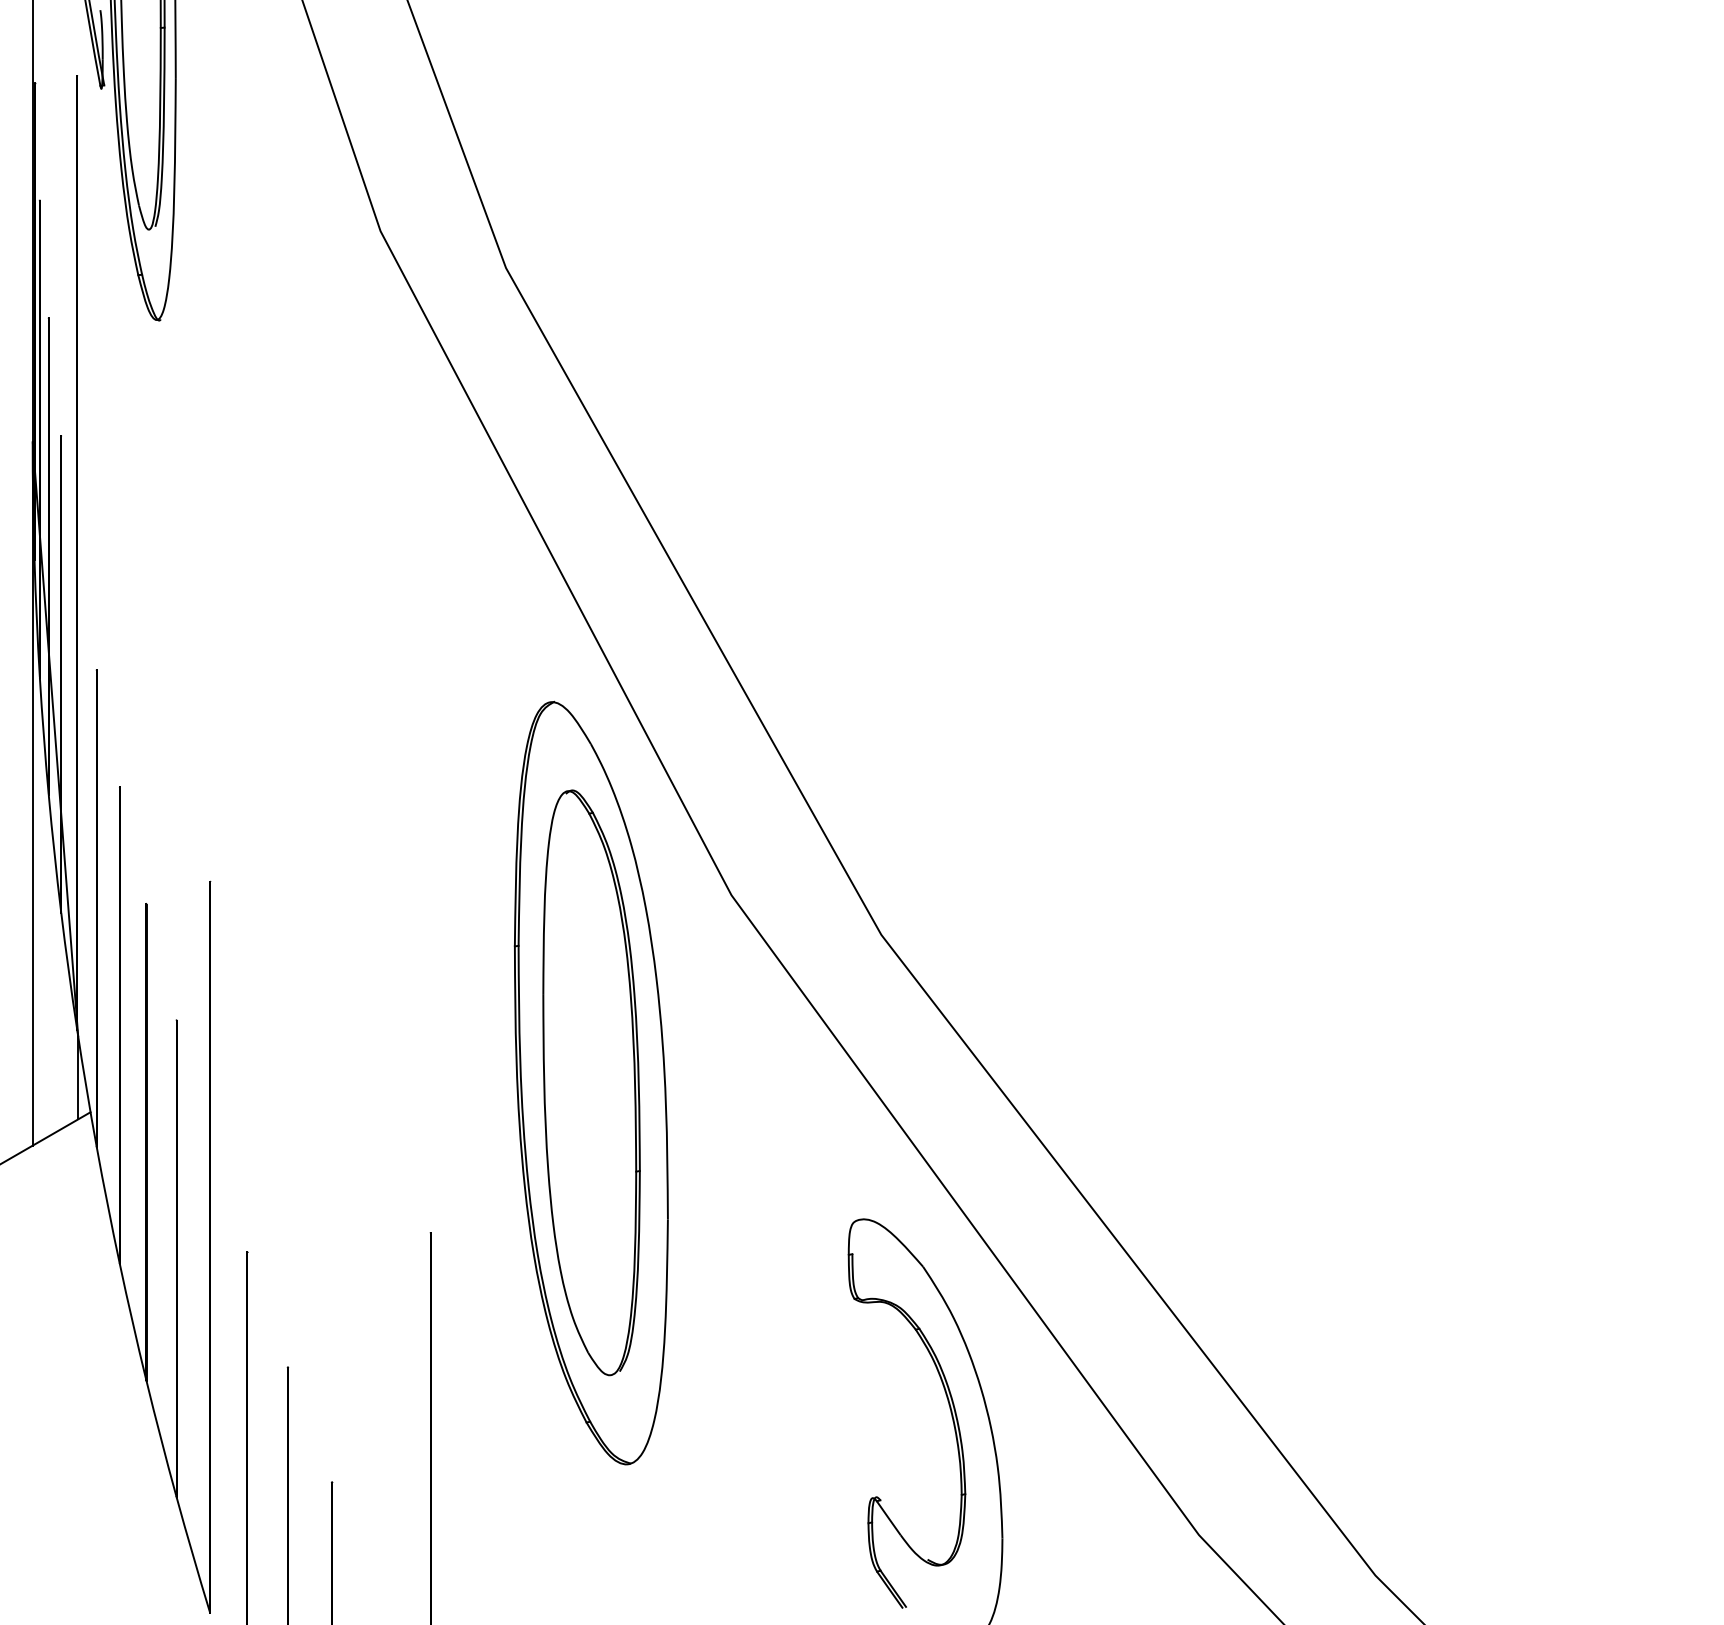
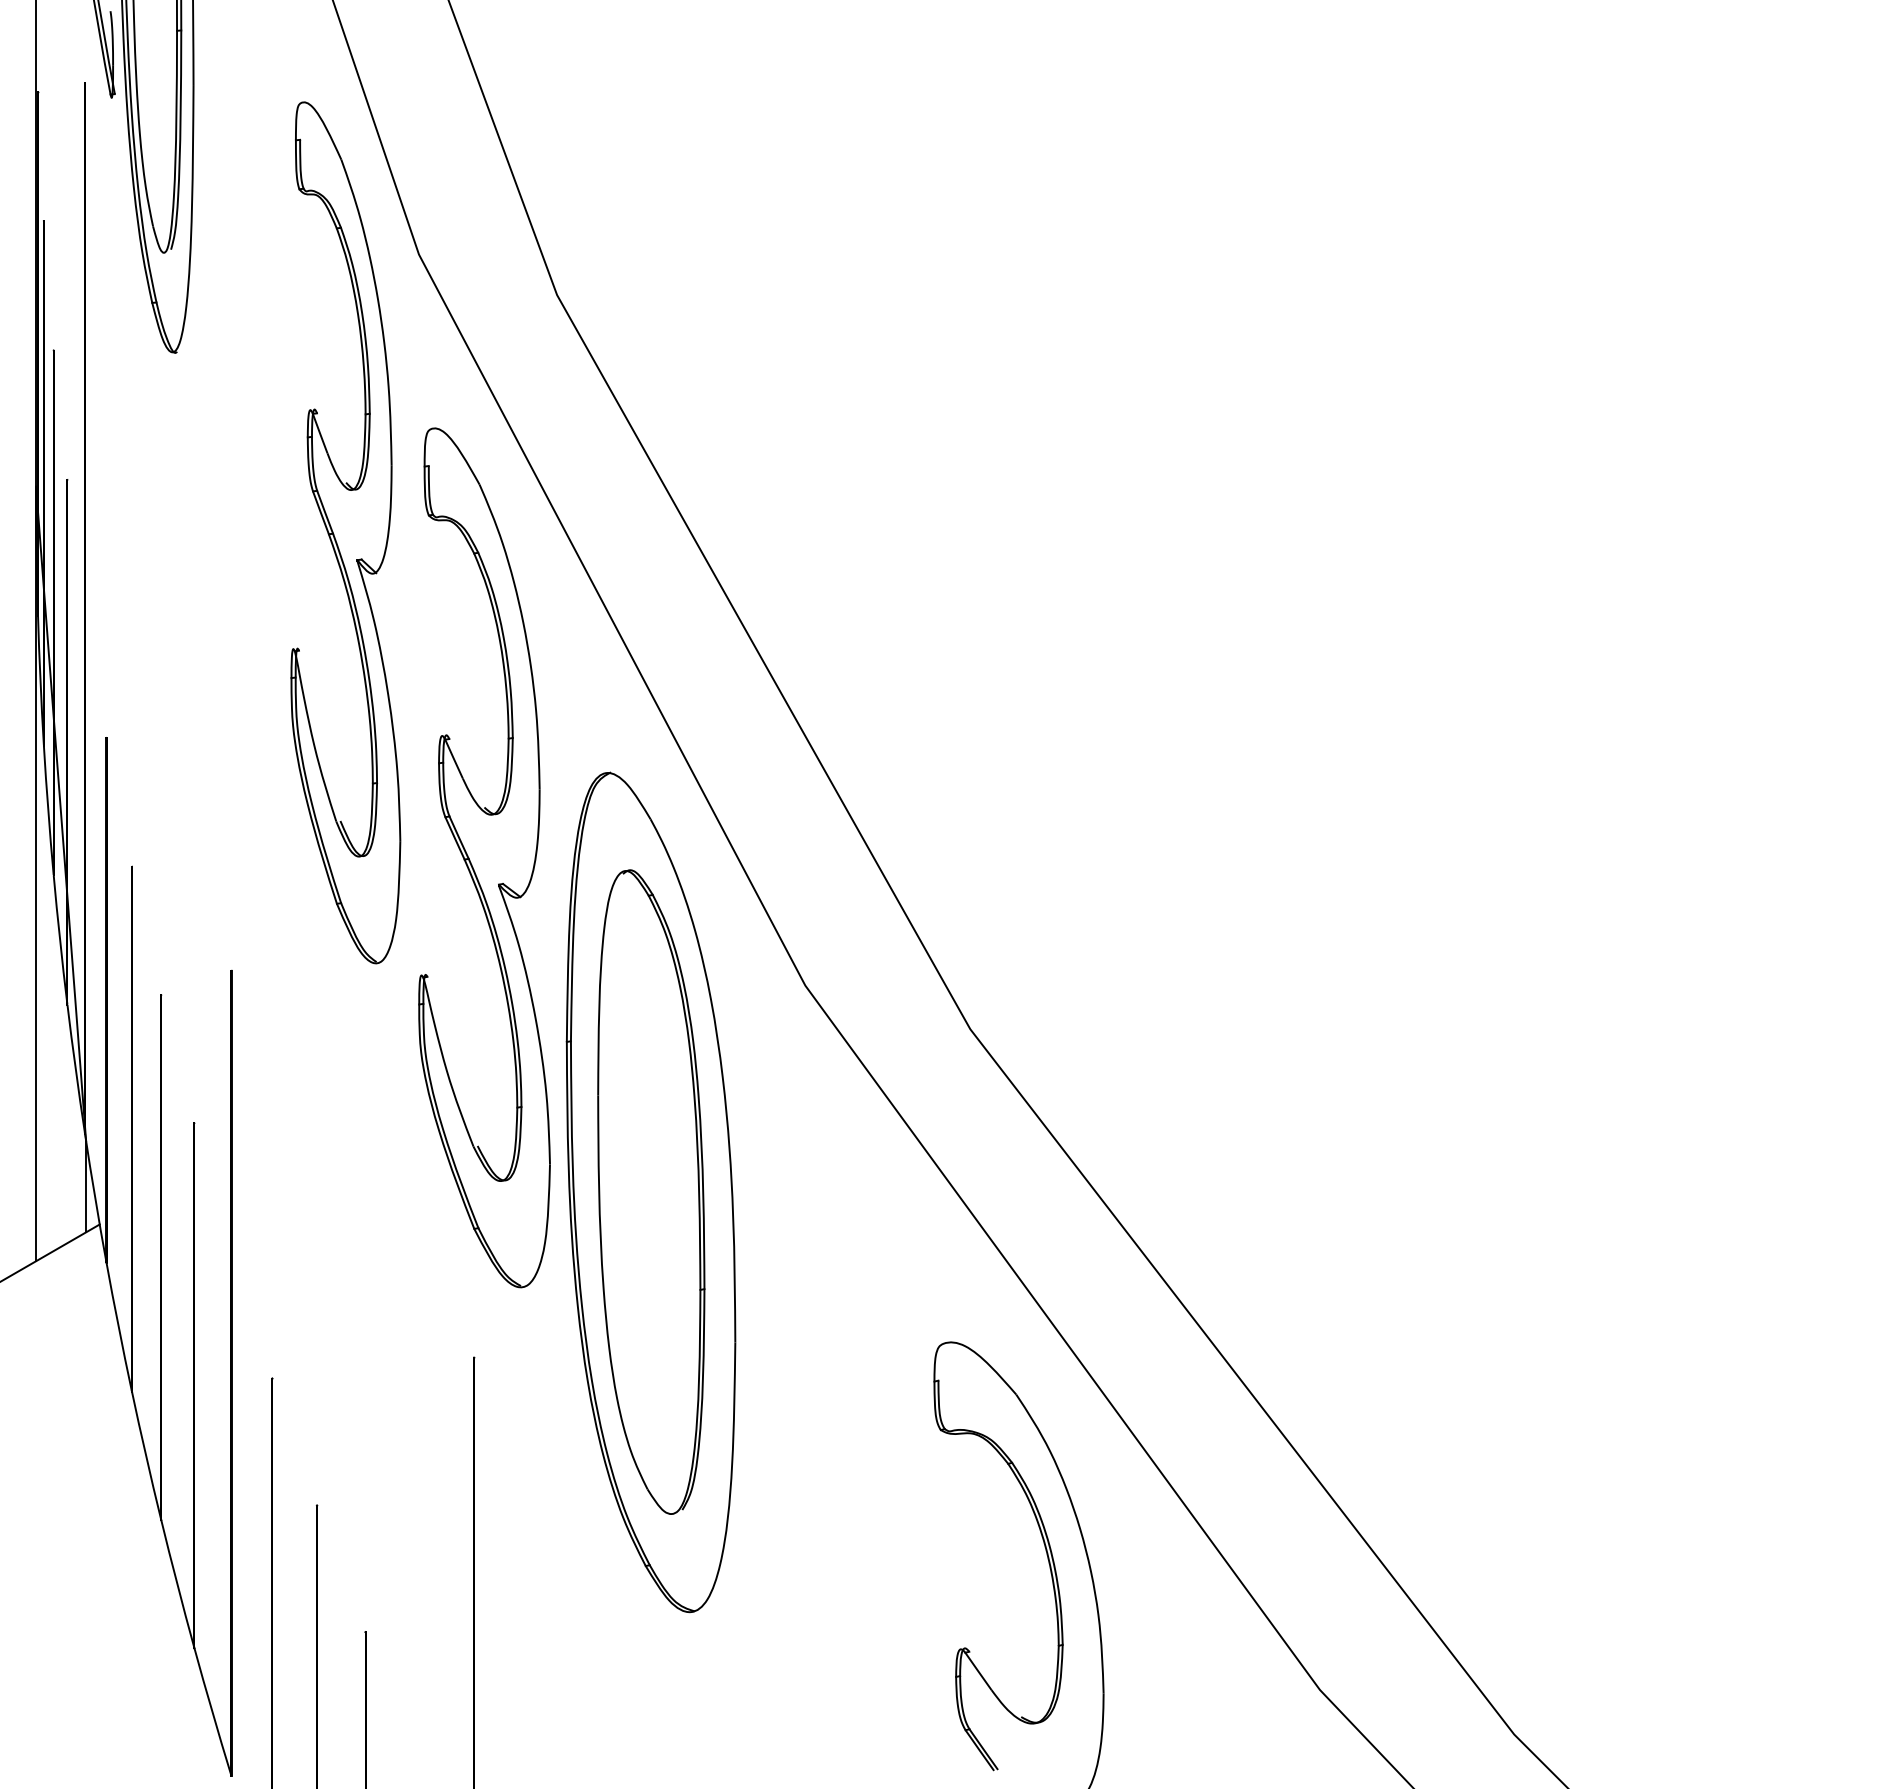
part: (313, 483) -> (345, 532), added
part: (439, 779) -> (483, 858), added

